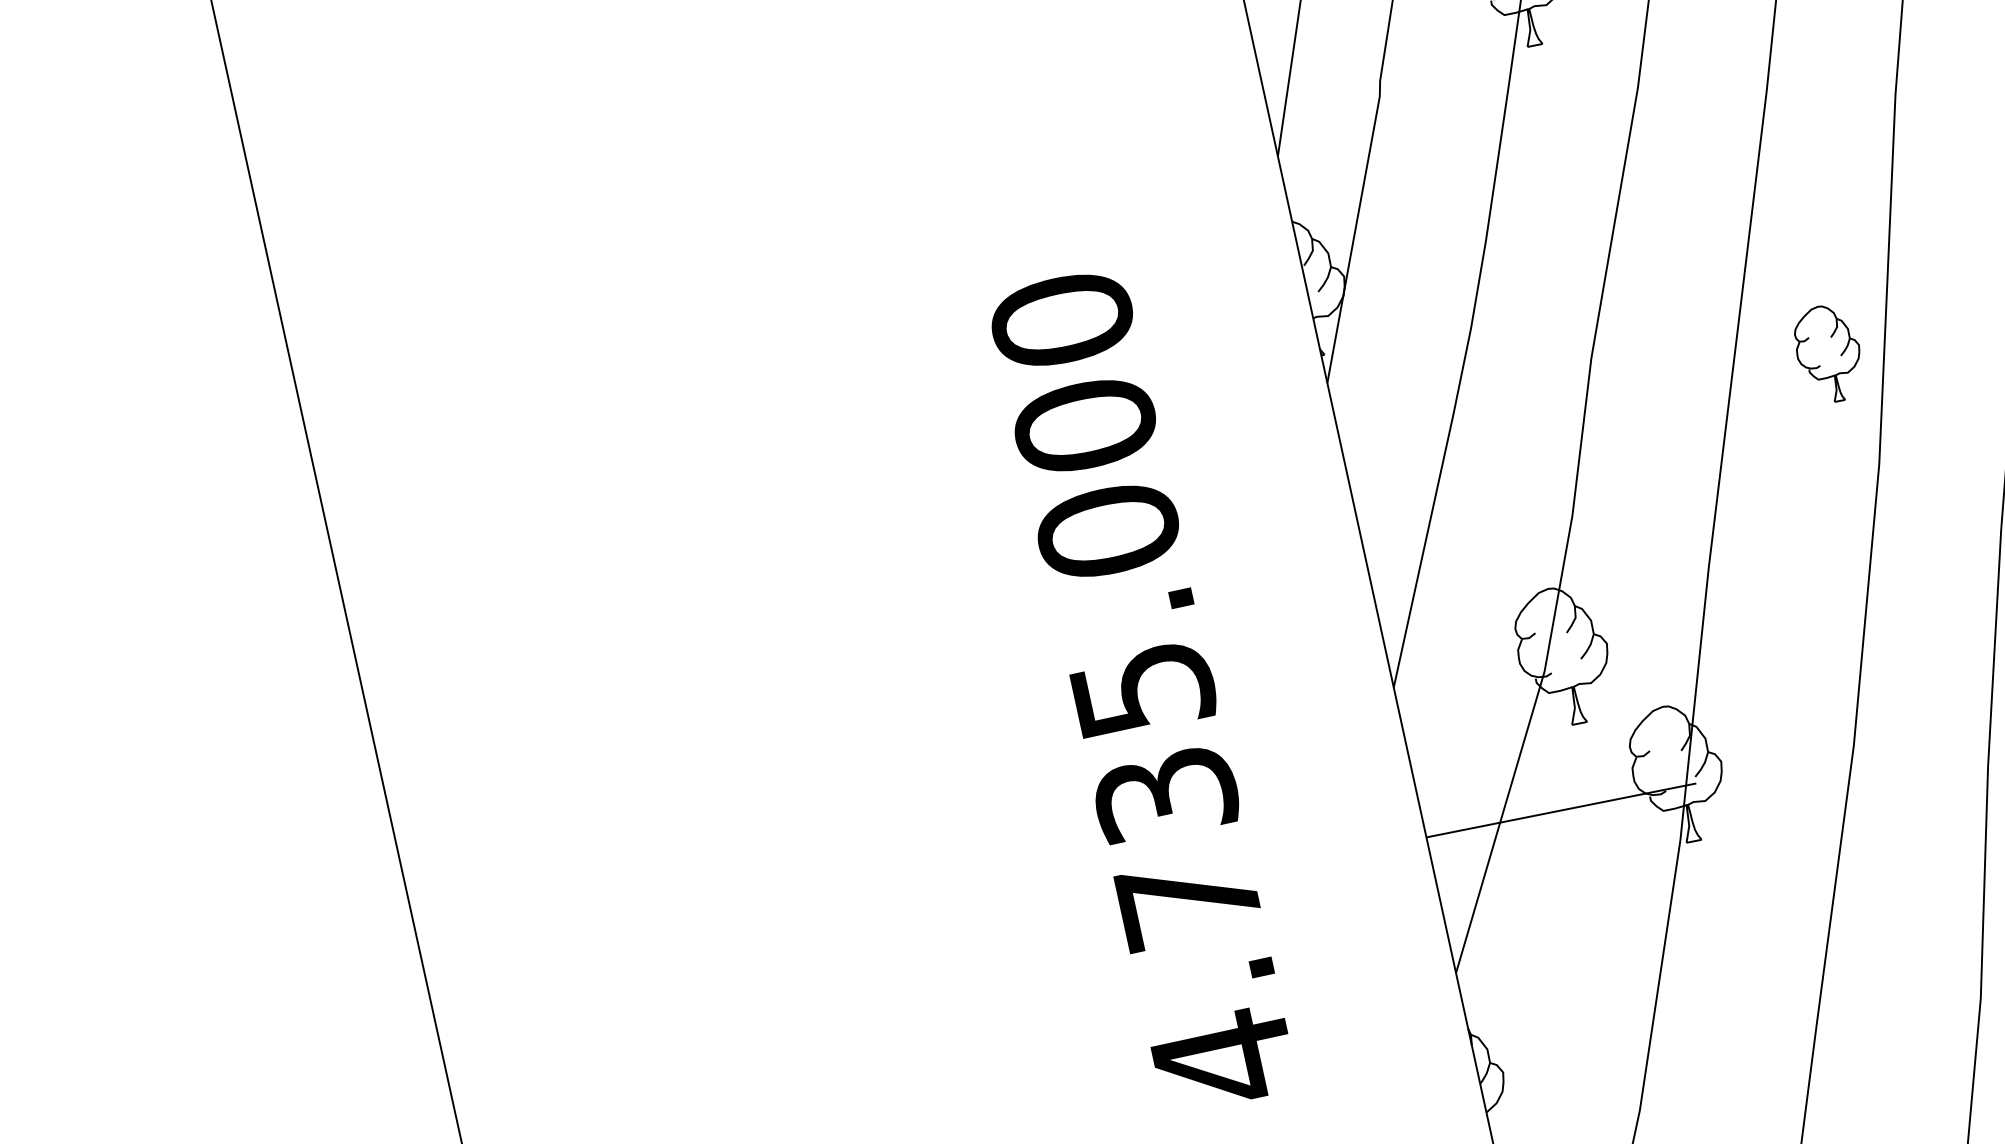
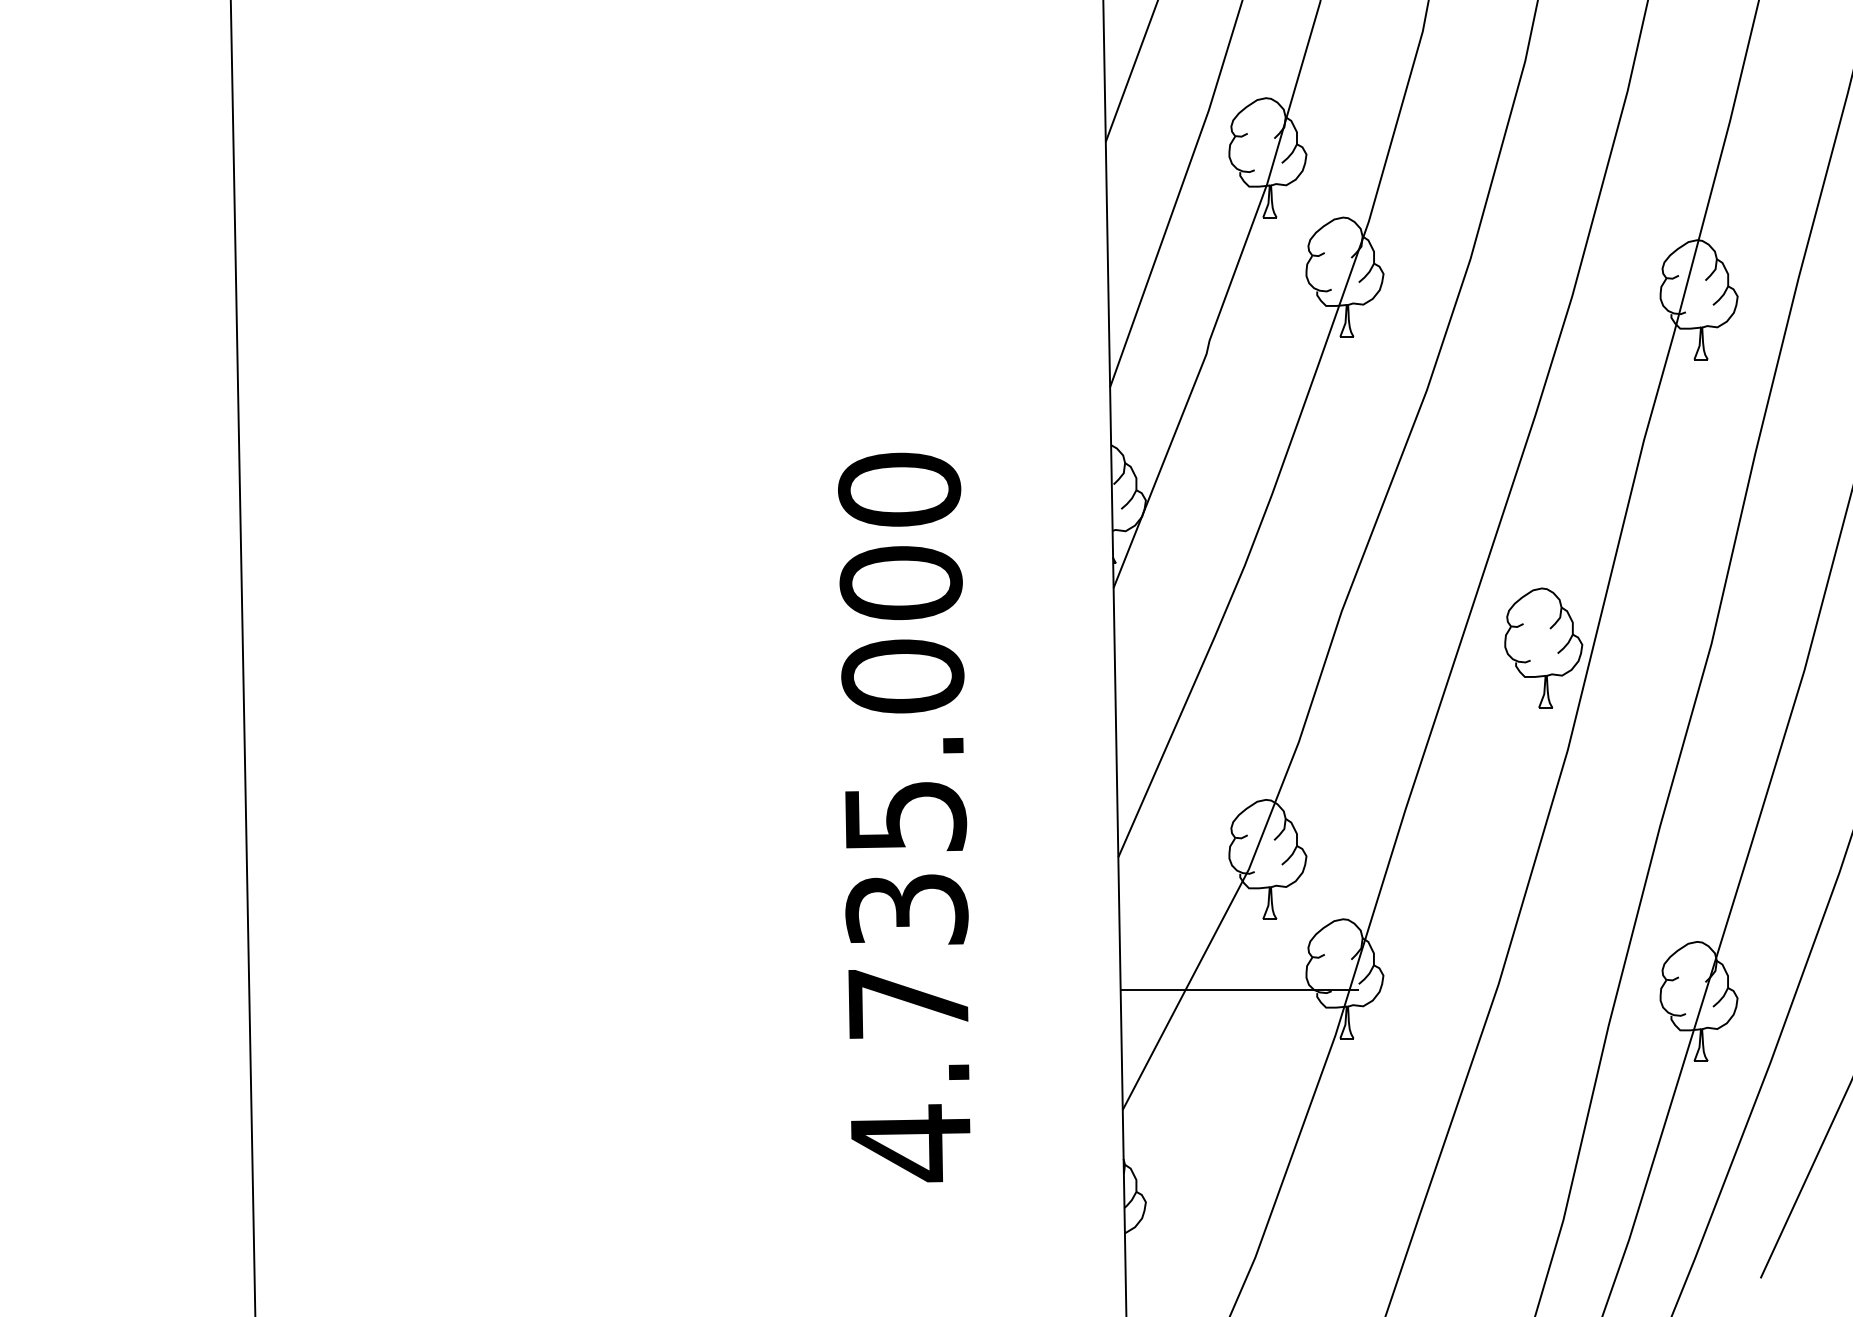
part: (1828, 353) -> (1543, 647), size x1.43

